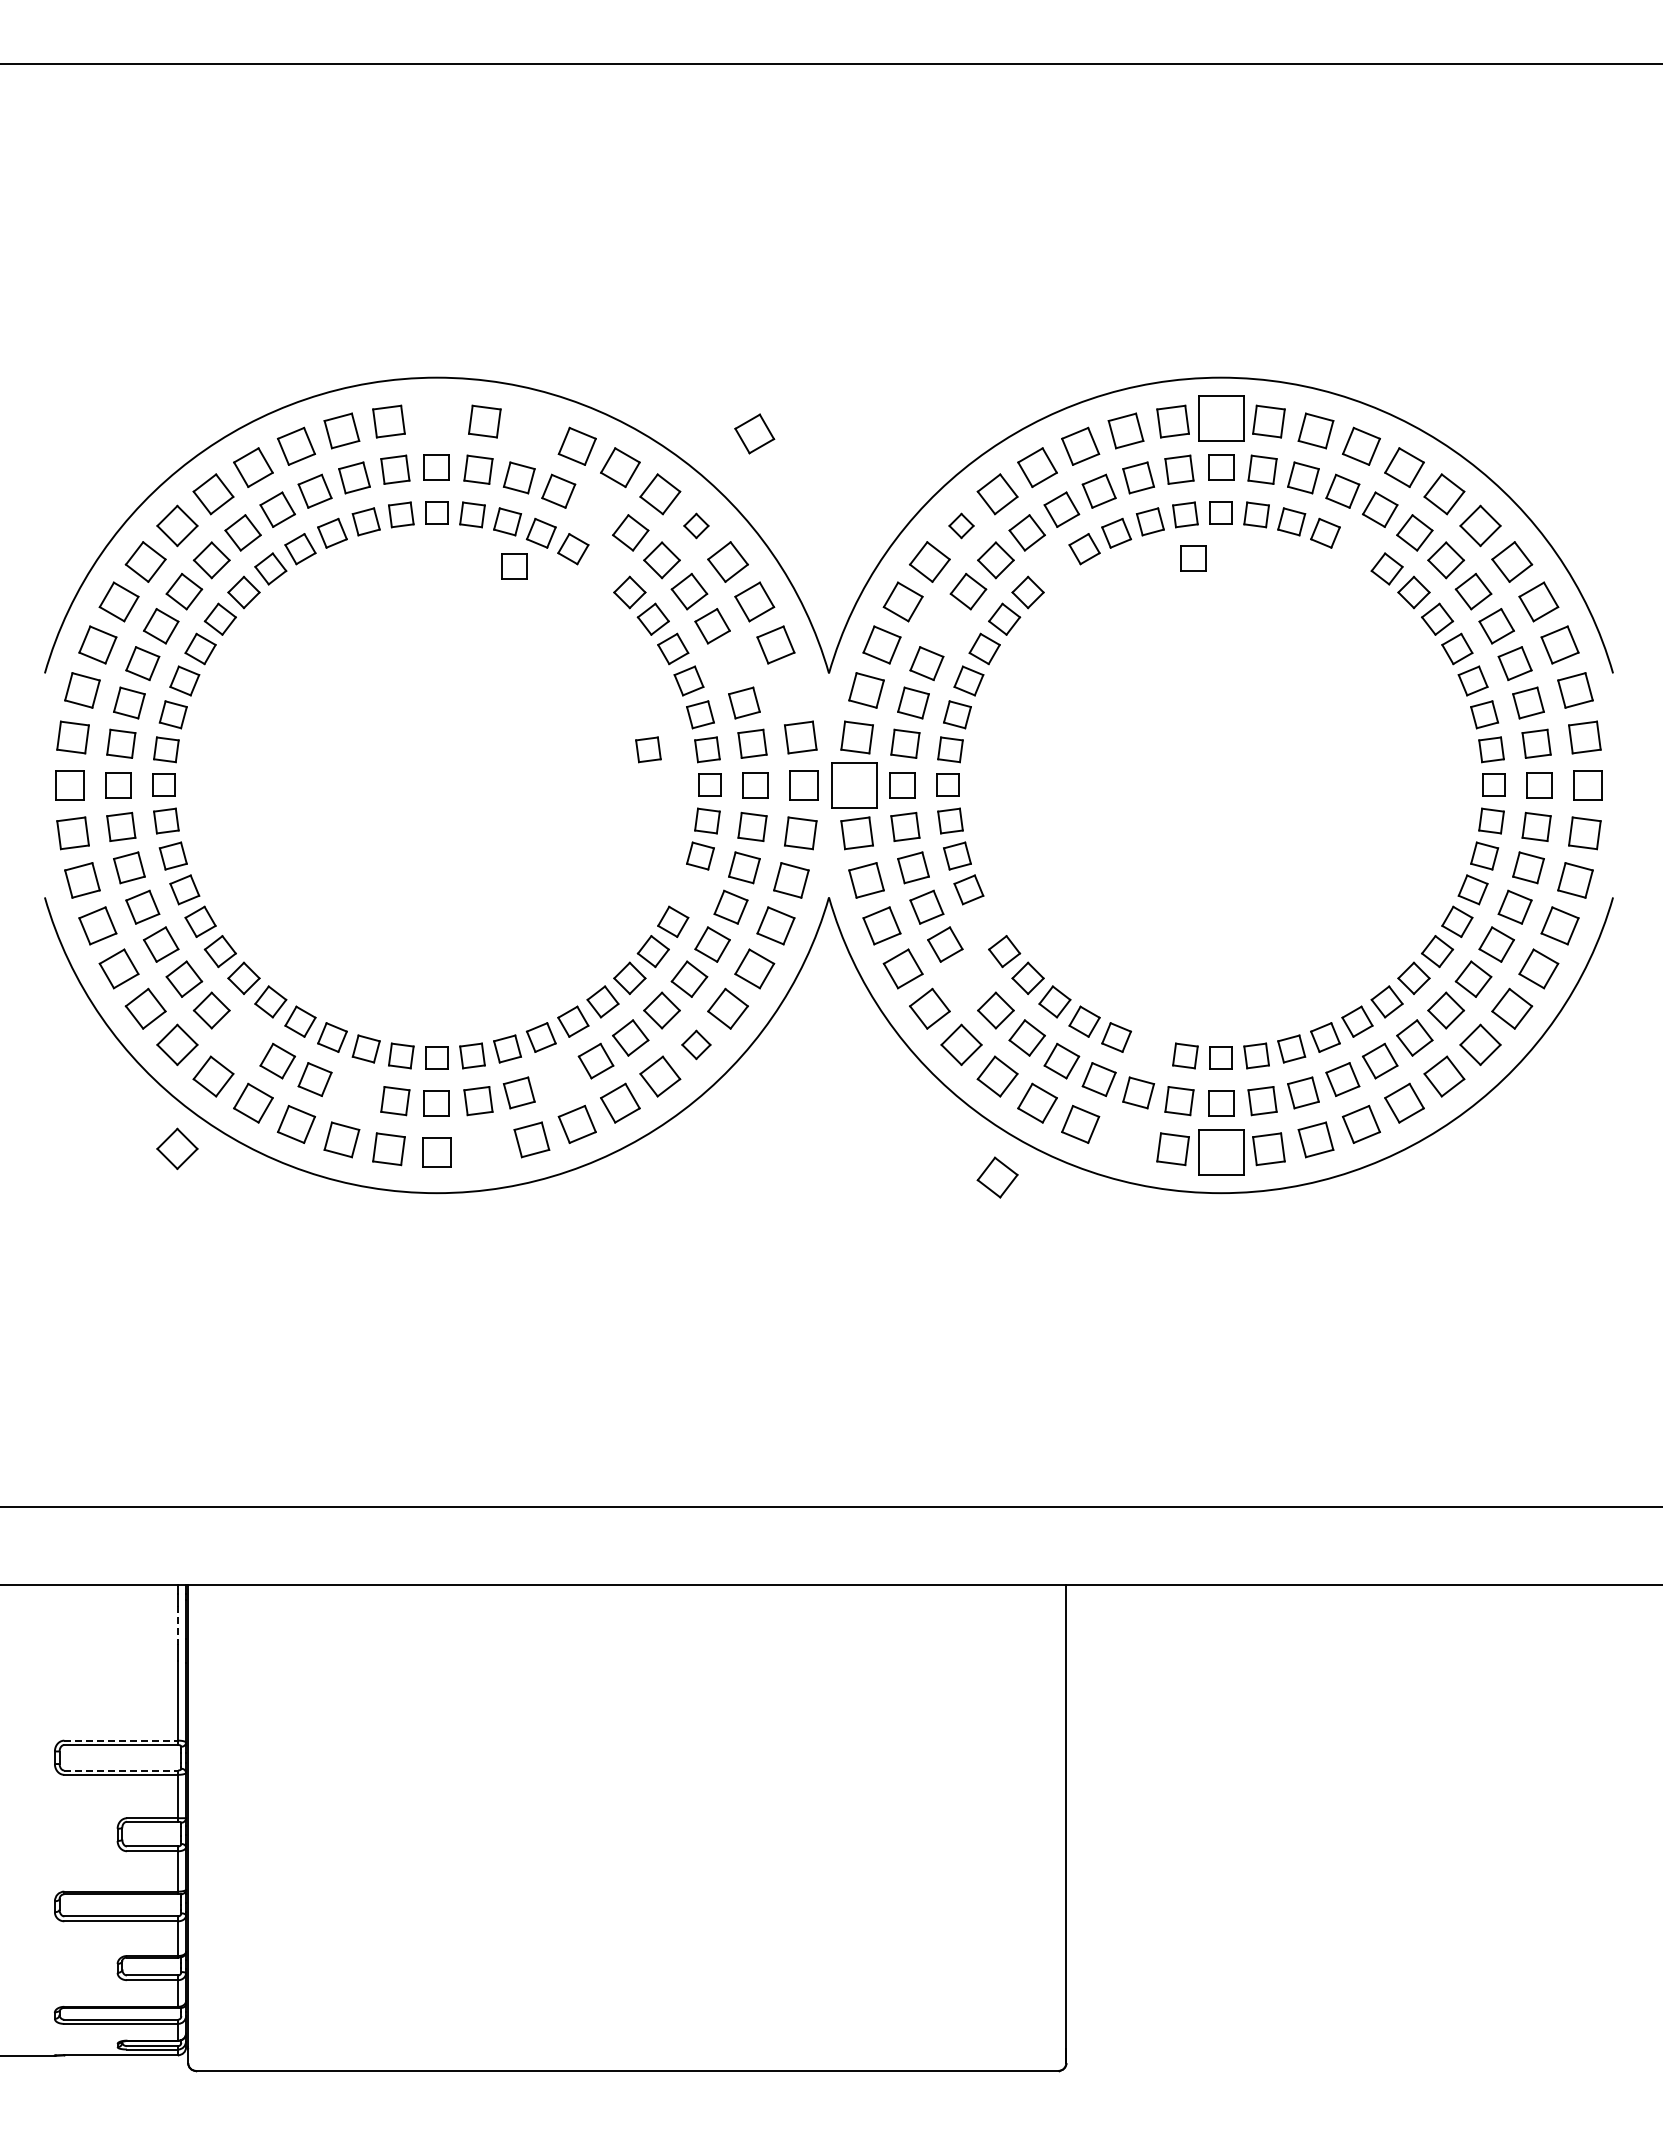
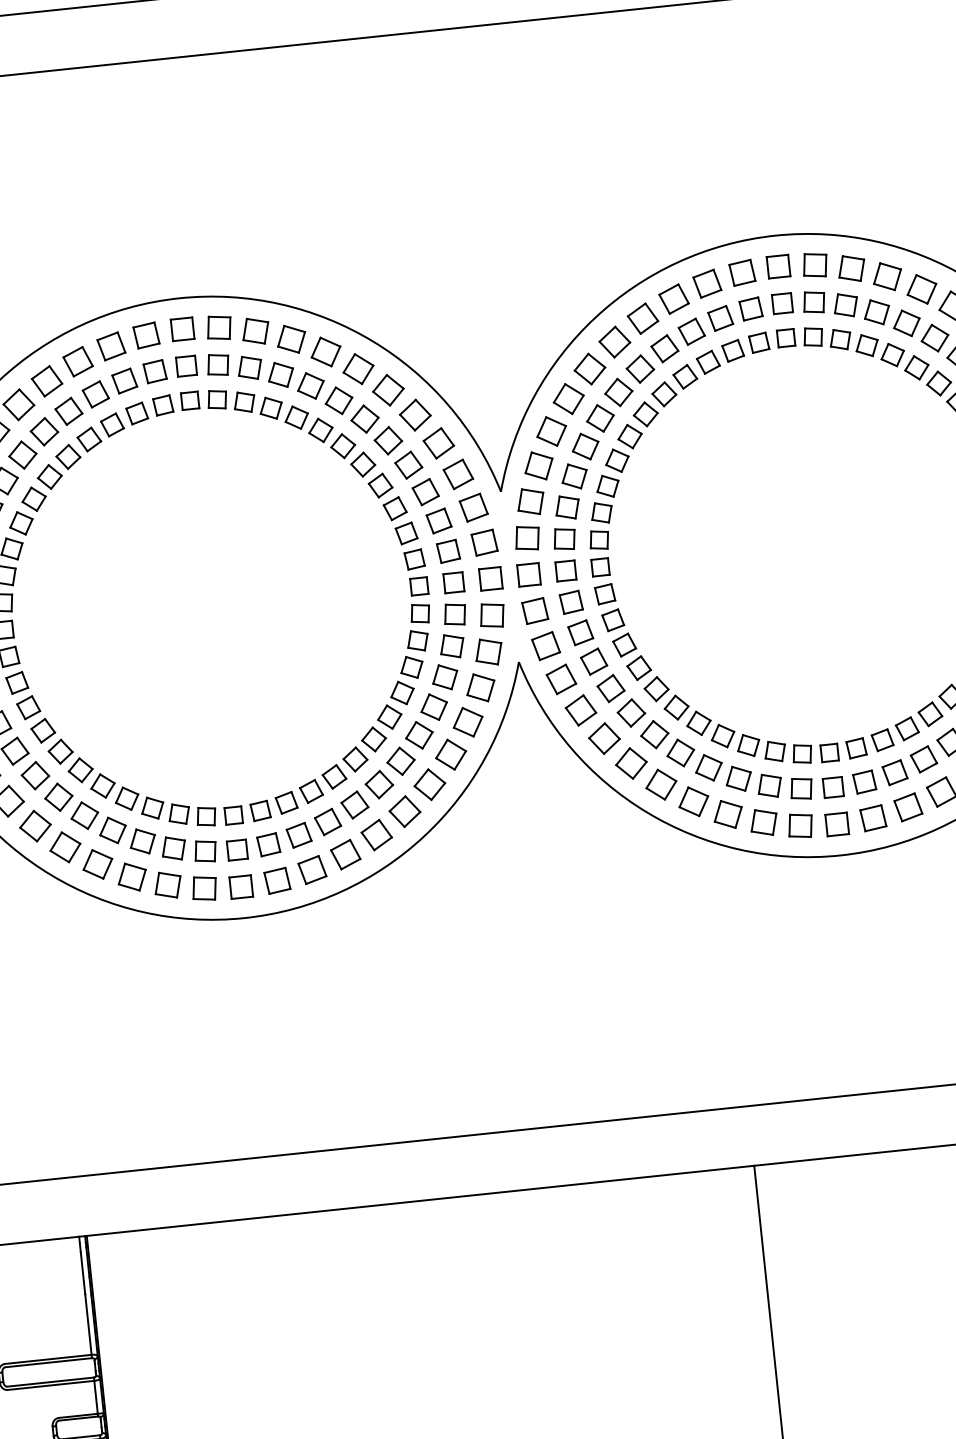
part: (436, 418) -> (182, 329), added
part: (1220, 418) -> (778, 266), size x0.62
part: (531, 430) -> (255, 330), added
part: (754, 433) -> (425, 315), removed
part: (595, 509) -> (310, 385), added
part: (696, 525) -> (388, 389), size x1.67
part: (961, 525) -> (589, 368), size x1.67
part: (1357, 549) -> (892, 355), added
part: (1193, 558) -> (768, 375), removed
part: (514, 566) -> (253, 435), removed
part: (602, 568) -> (320, 430), added
part: (1054, 568) -> (664, 394), added
part: (945, 626) -> (585, 446), added
part: (730, 663) -> (425, 492), added
part: (791, 690) -> (473, 507), added
part: (648, 749) -> (369, 564), removed
part: (853, 785) -> (528, 574), size x0.62
part: (688, 889) -> (411, 667), added
part: (984, 921) -> (638, 667), added
part: (968, 978) -> (631, 712), added
part: (242, 1037) -> (84, 815), added
part: (696, 1044) -> (429, 784), size x1.43
part: (1149, 1048) -> (774, 751), added
part: (558, 1079) -> (327, 821), added
part: (354, 1092) -> (173, 848), added
part: (1125, 1139) -> (763, 822), added
part: (177, 1148) -> (43, 904), removed
part: (484, 1149) -> (277, 881), added
part: (1220, 1152) -> (836, 824), size x0.62
part: (997, 1177) -> (669, 861), removed
line: (178, 1625) -> (82, 1267), dashed -> solid
line: (121, 1740) -> (48, 1359), dashed -> solid
line: (121, 1770) -> (50, 1382), dashed -> solid

